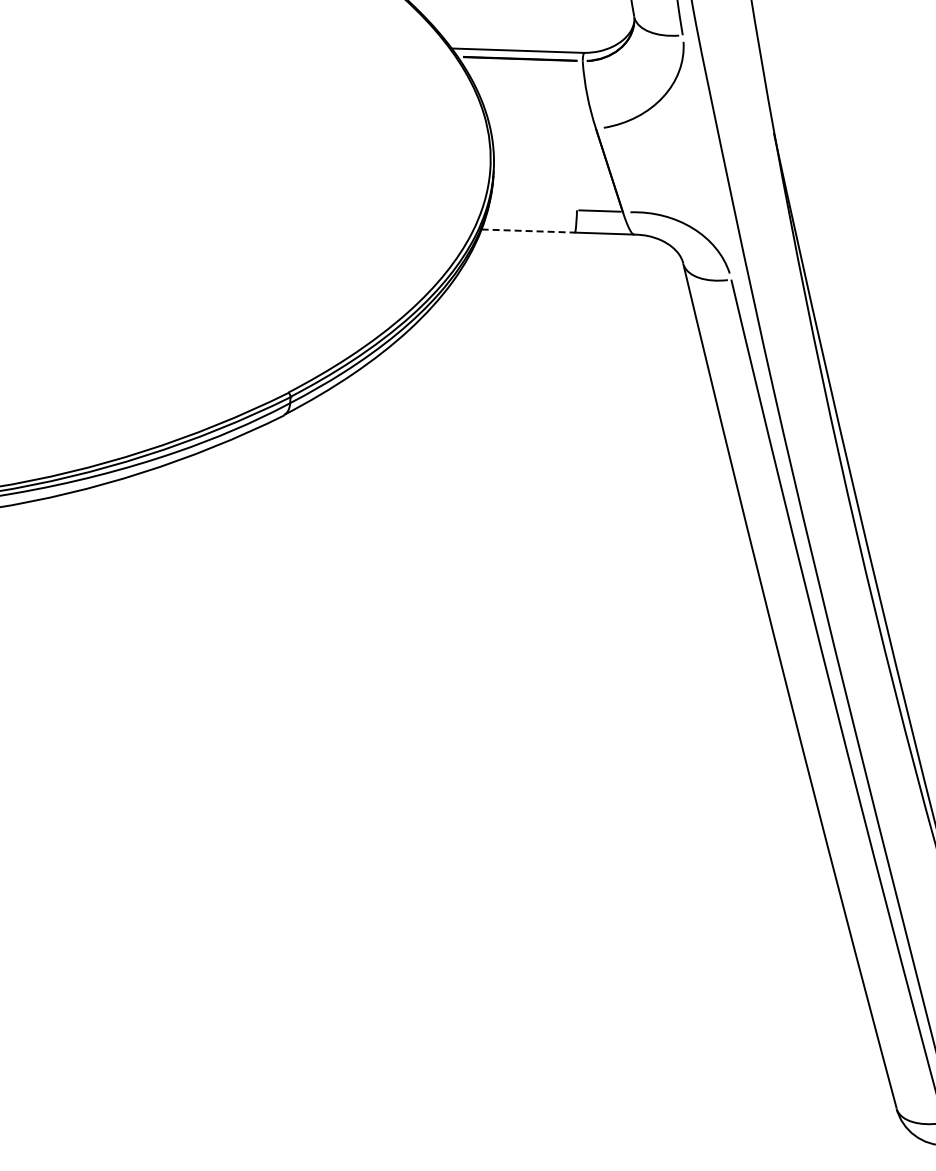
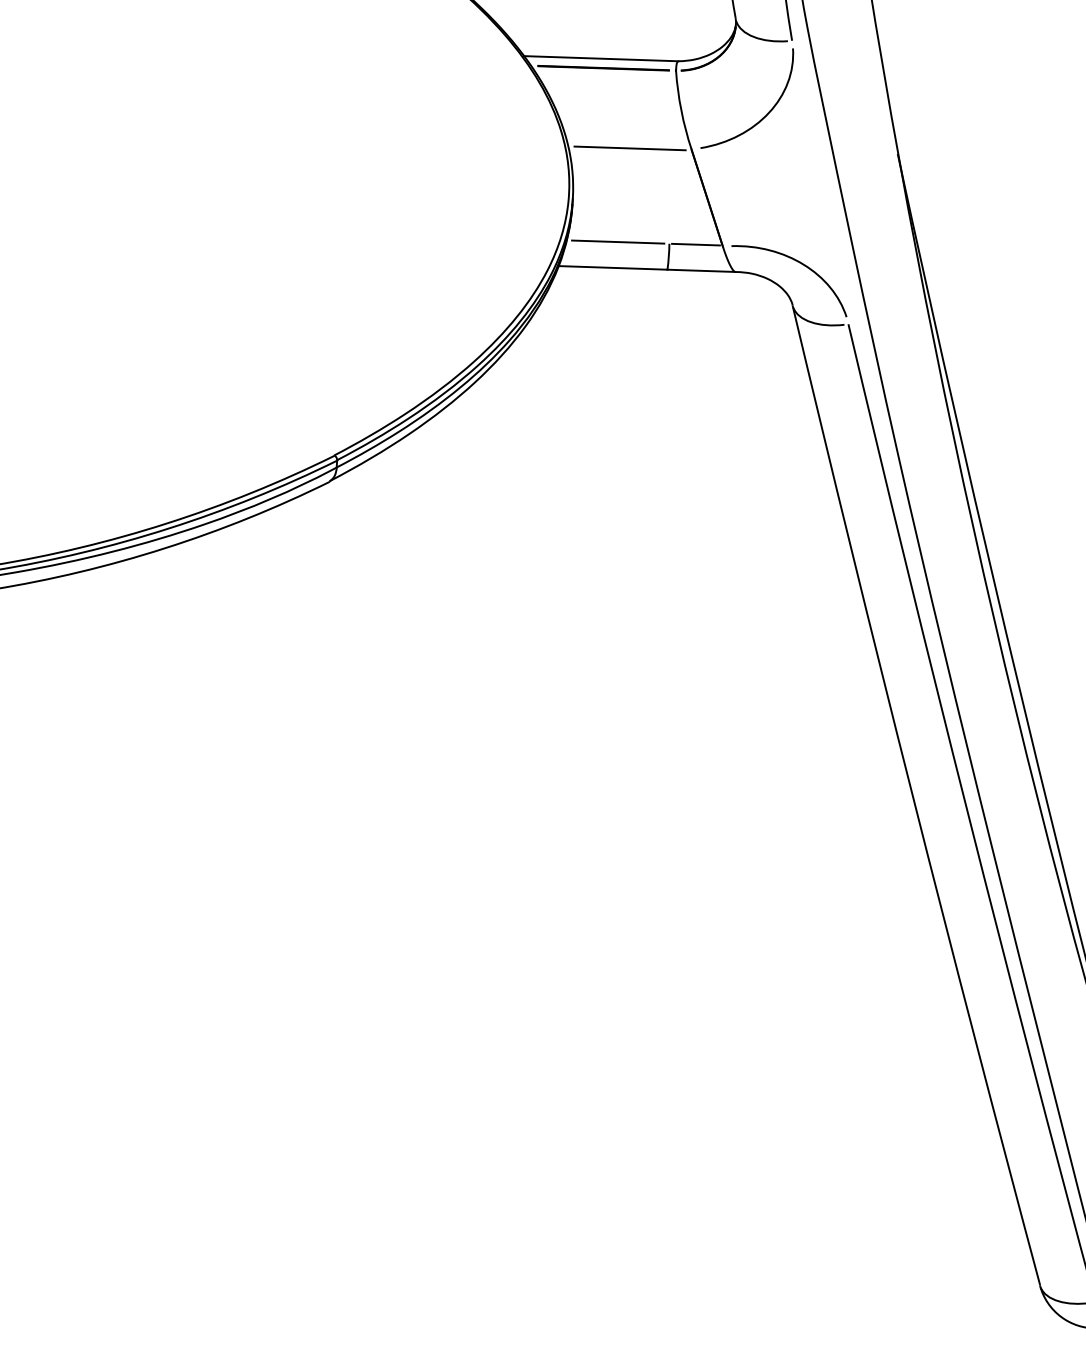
line: (543, 127) -> (630, 147), added
line: (532, 208) -> (617, 241), added
line: (528, 231) -> (613, 268), dashed -> solid

